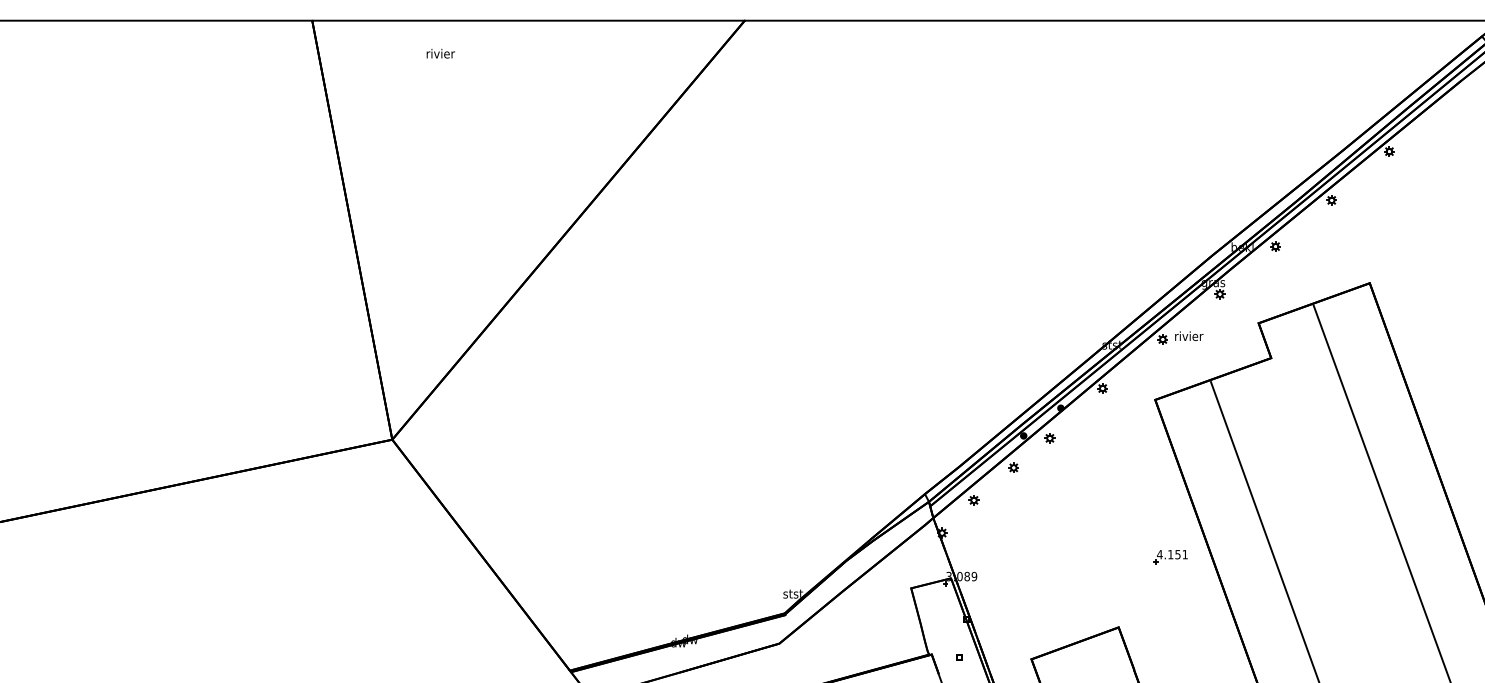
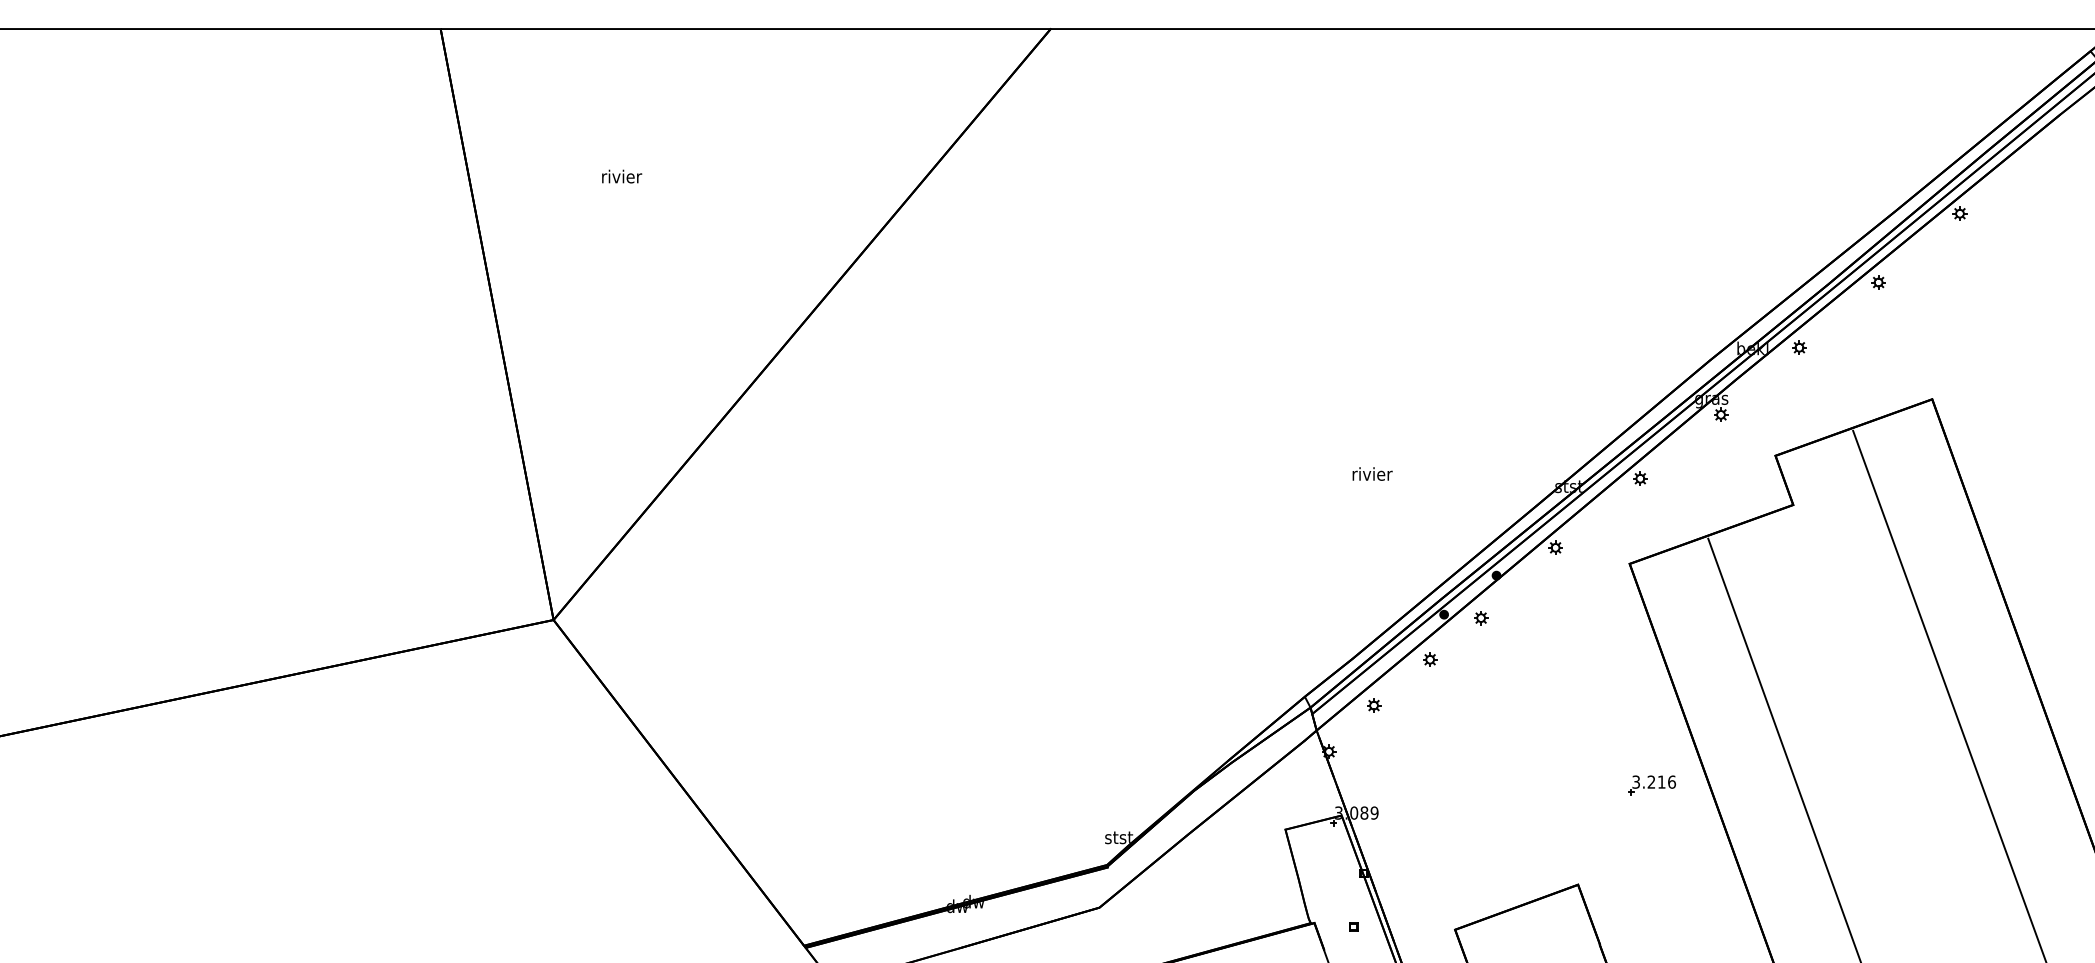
text: (441, 53) -> (622, 176), moved
text: (1189, 335) -> (1372, 473), moved
text: (1172, 554) -> (1654, 781), 4.151 -> 3.216

